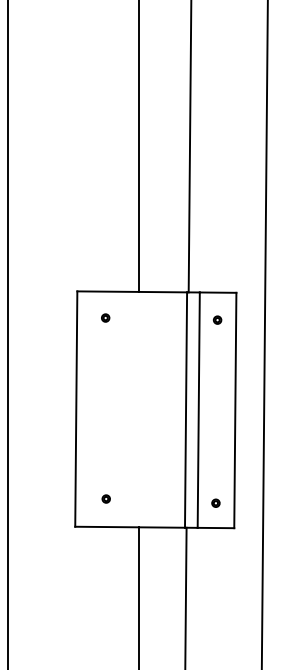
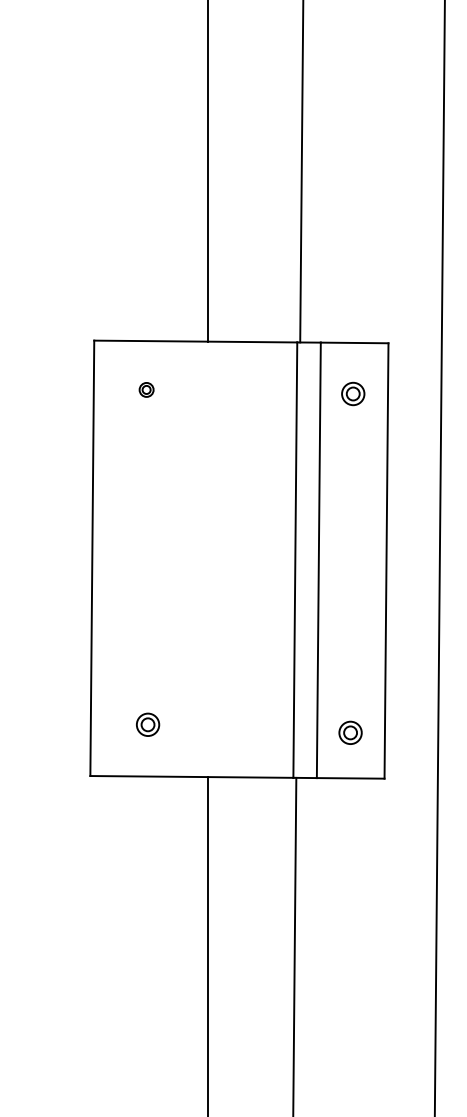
part: (217, 319) -> (353, 392), size x1.6
part: (105, 498) -> (146, 723), size x1.6
part: (215, 502) -> (349, 731), size x1.6

